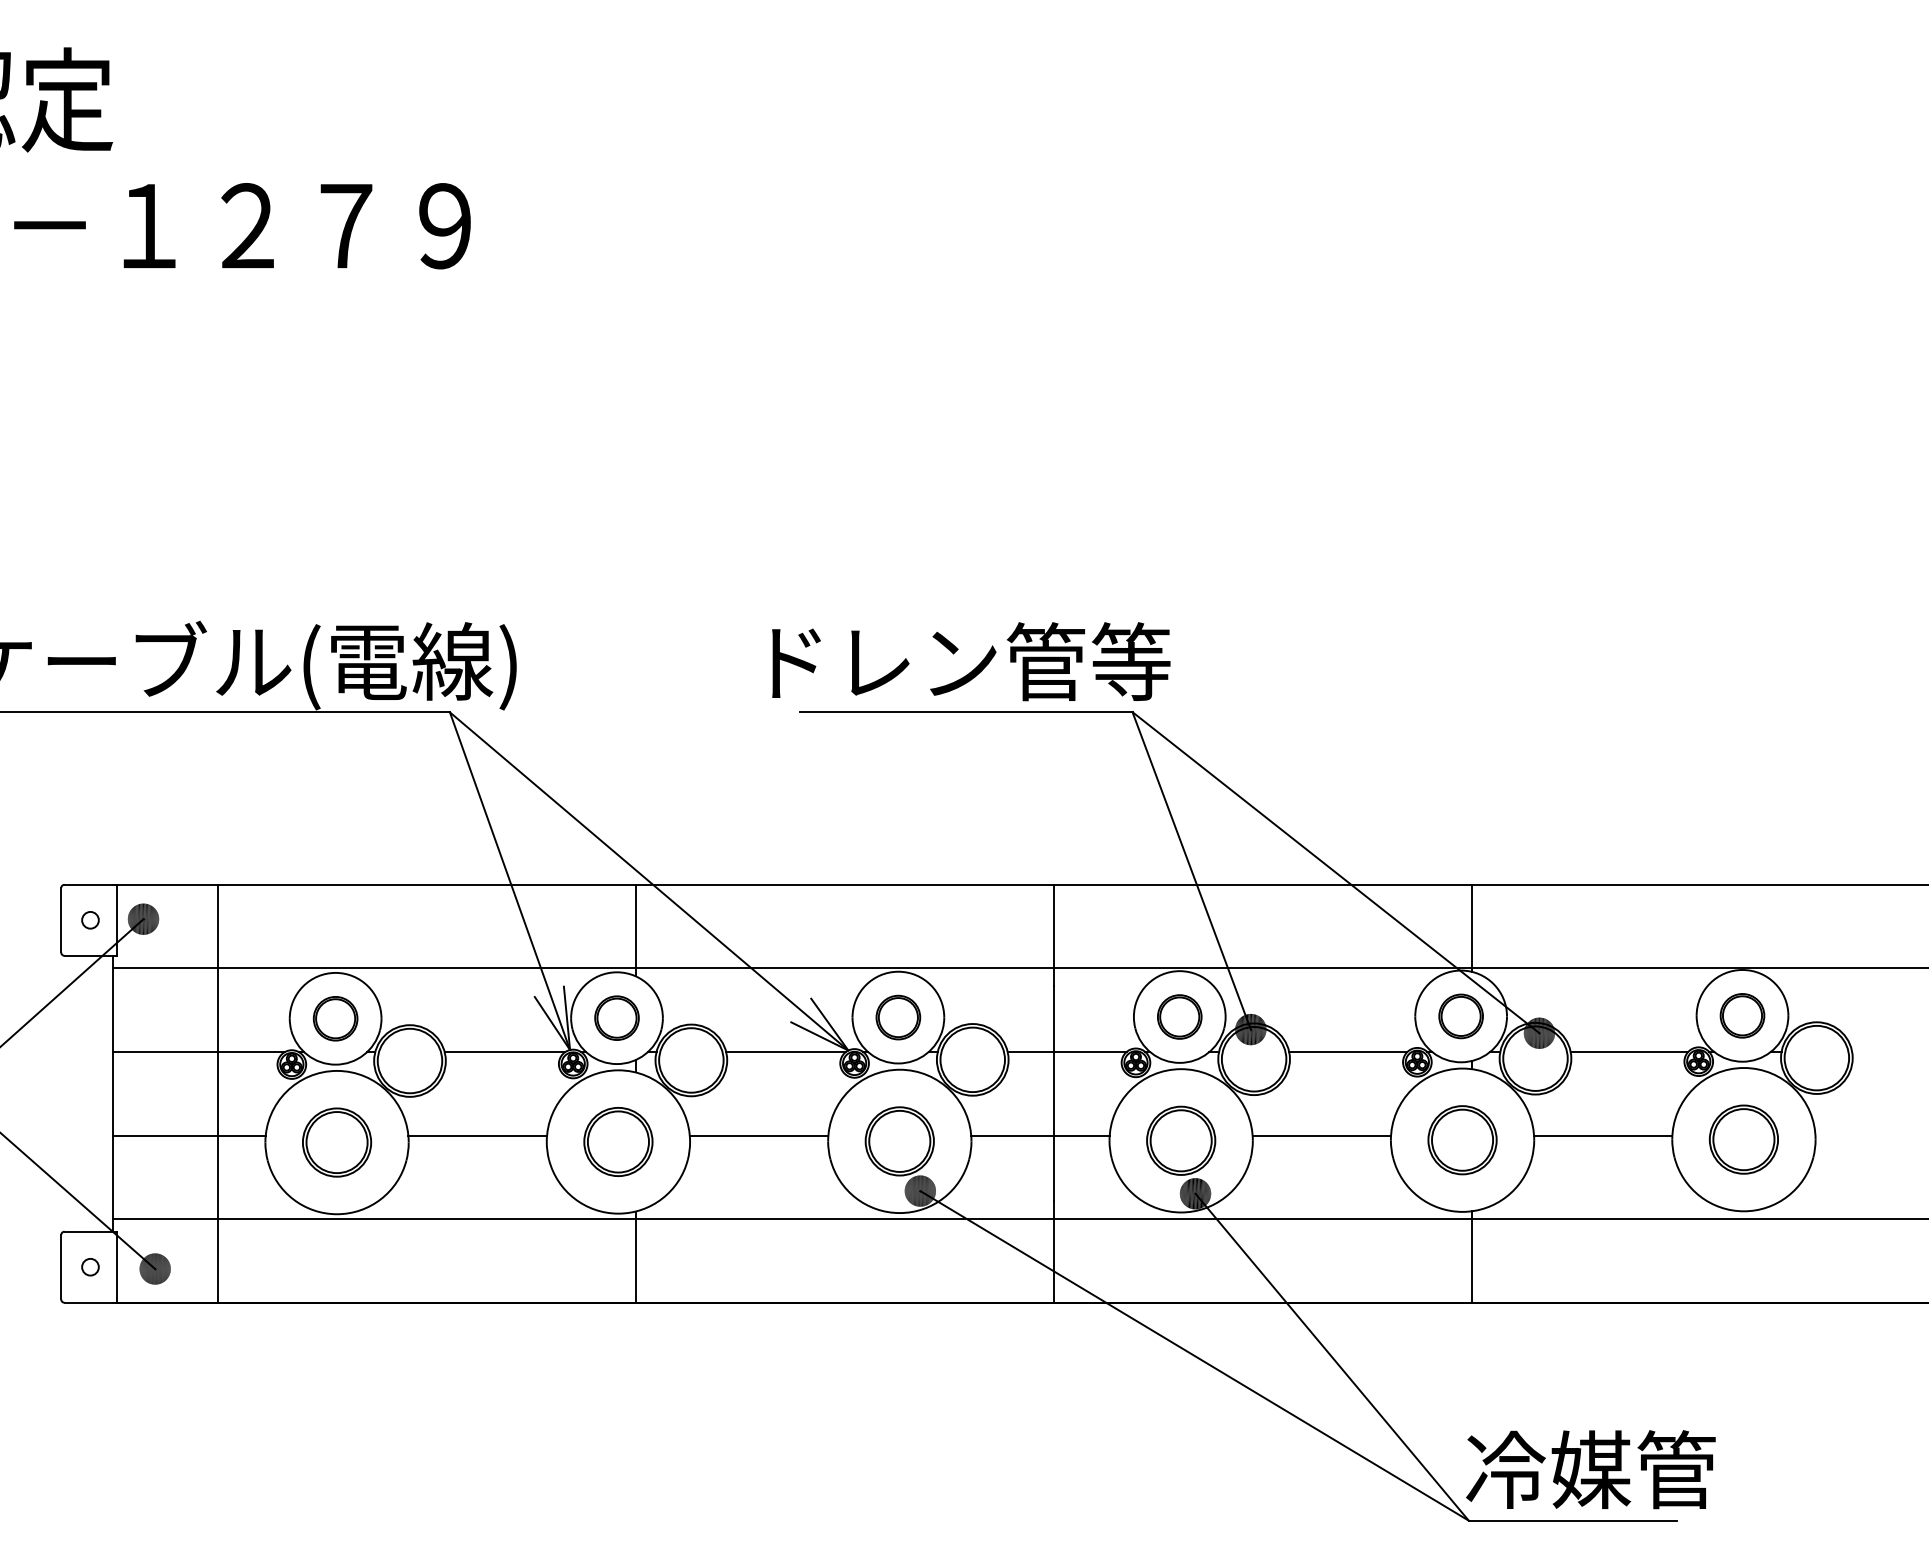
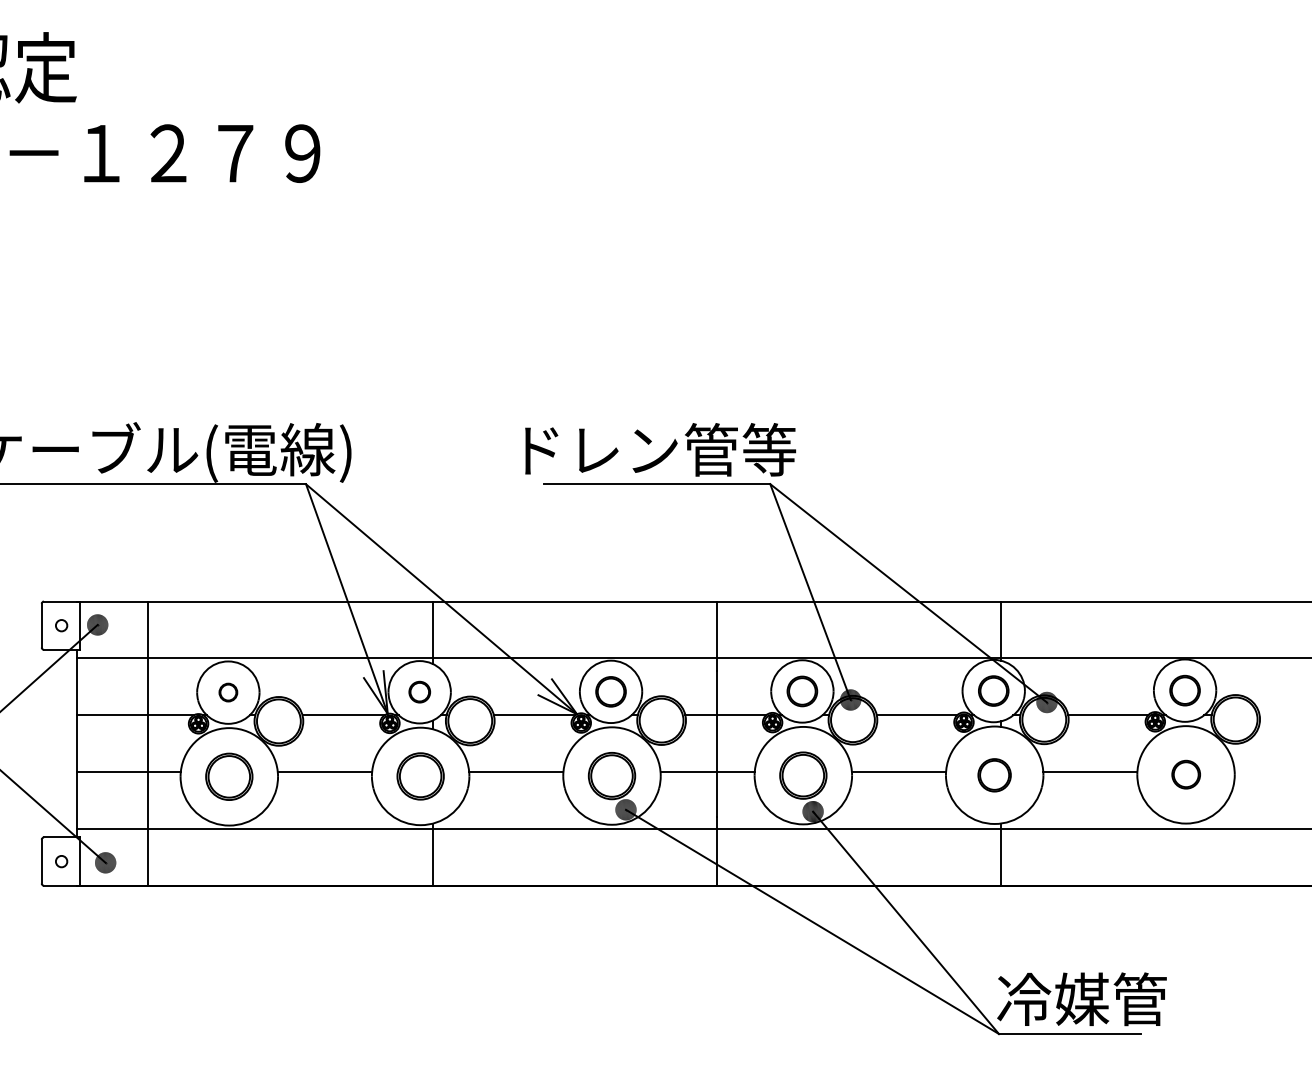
part: (616, 1017) -> (419, 691), size x0.7
part: (335, 1018) -> (228, 692), size x0.6
part: (1744, 1139) -> (1186, 774), size x0.6
part: (1462, 1140) -> (994, 775), size x0.7

